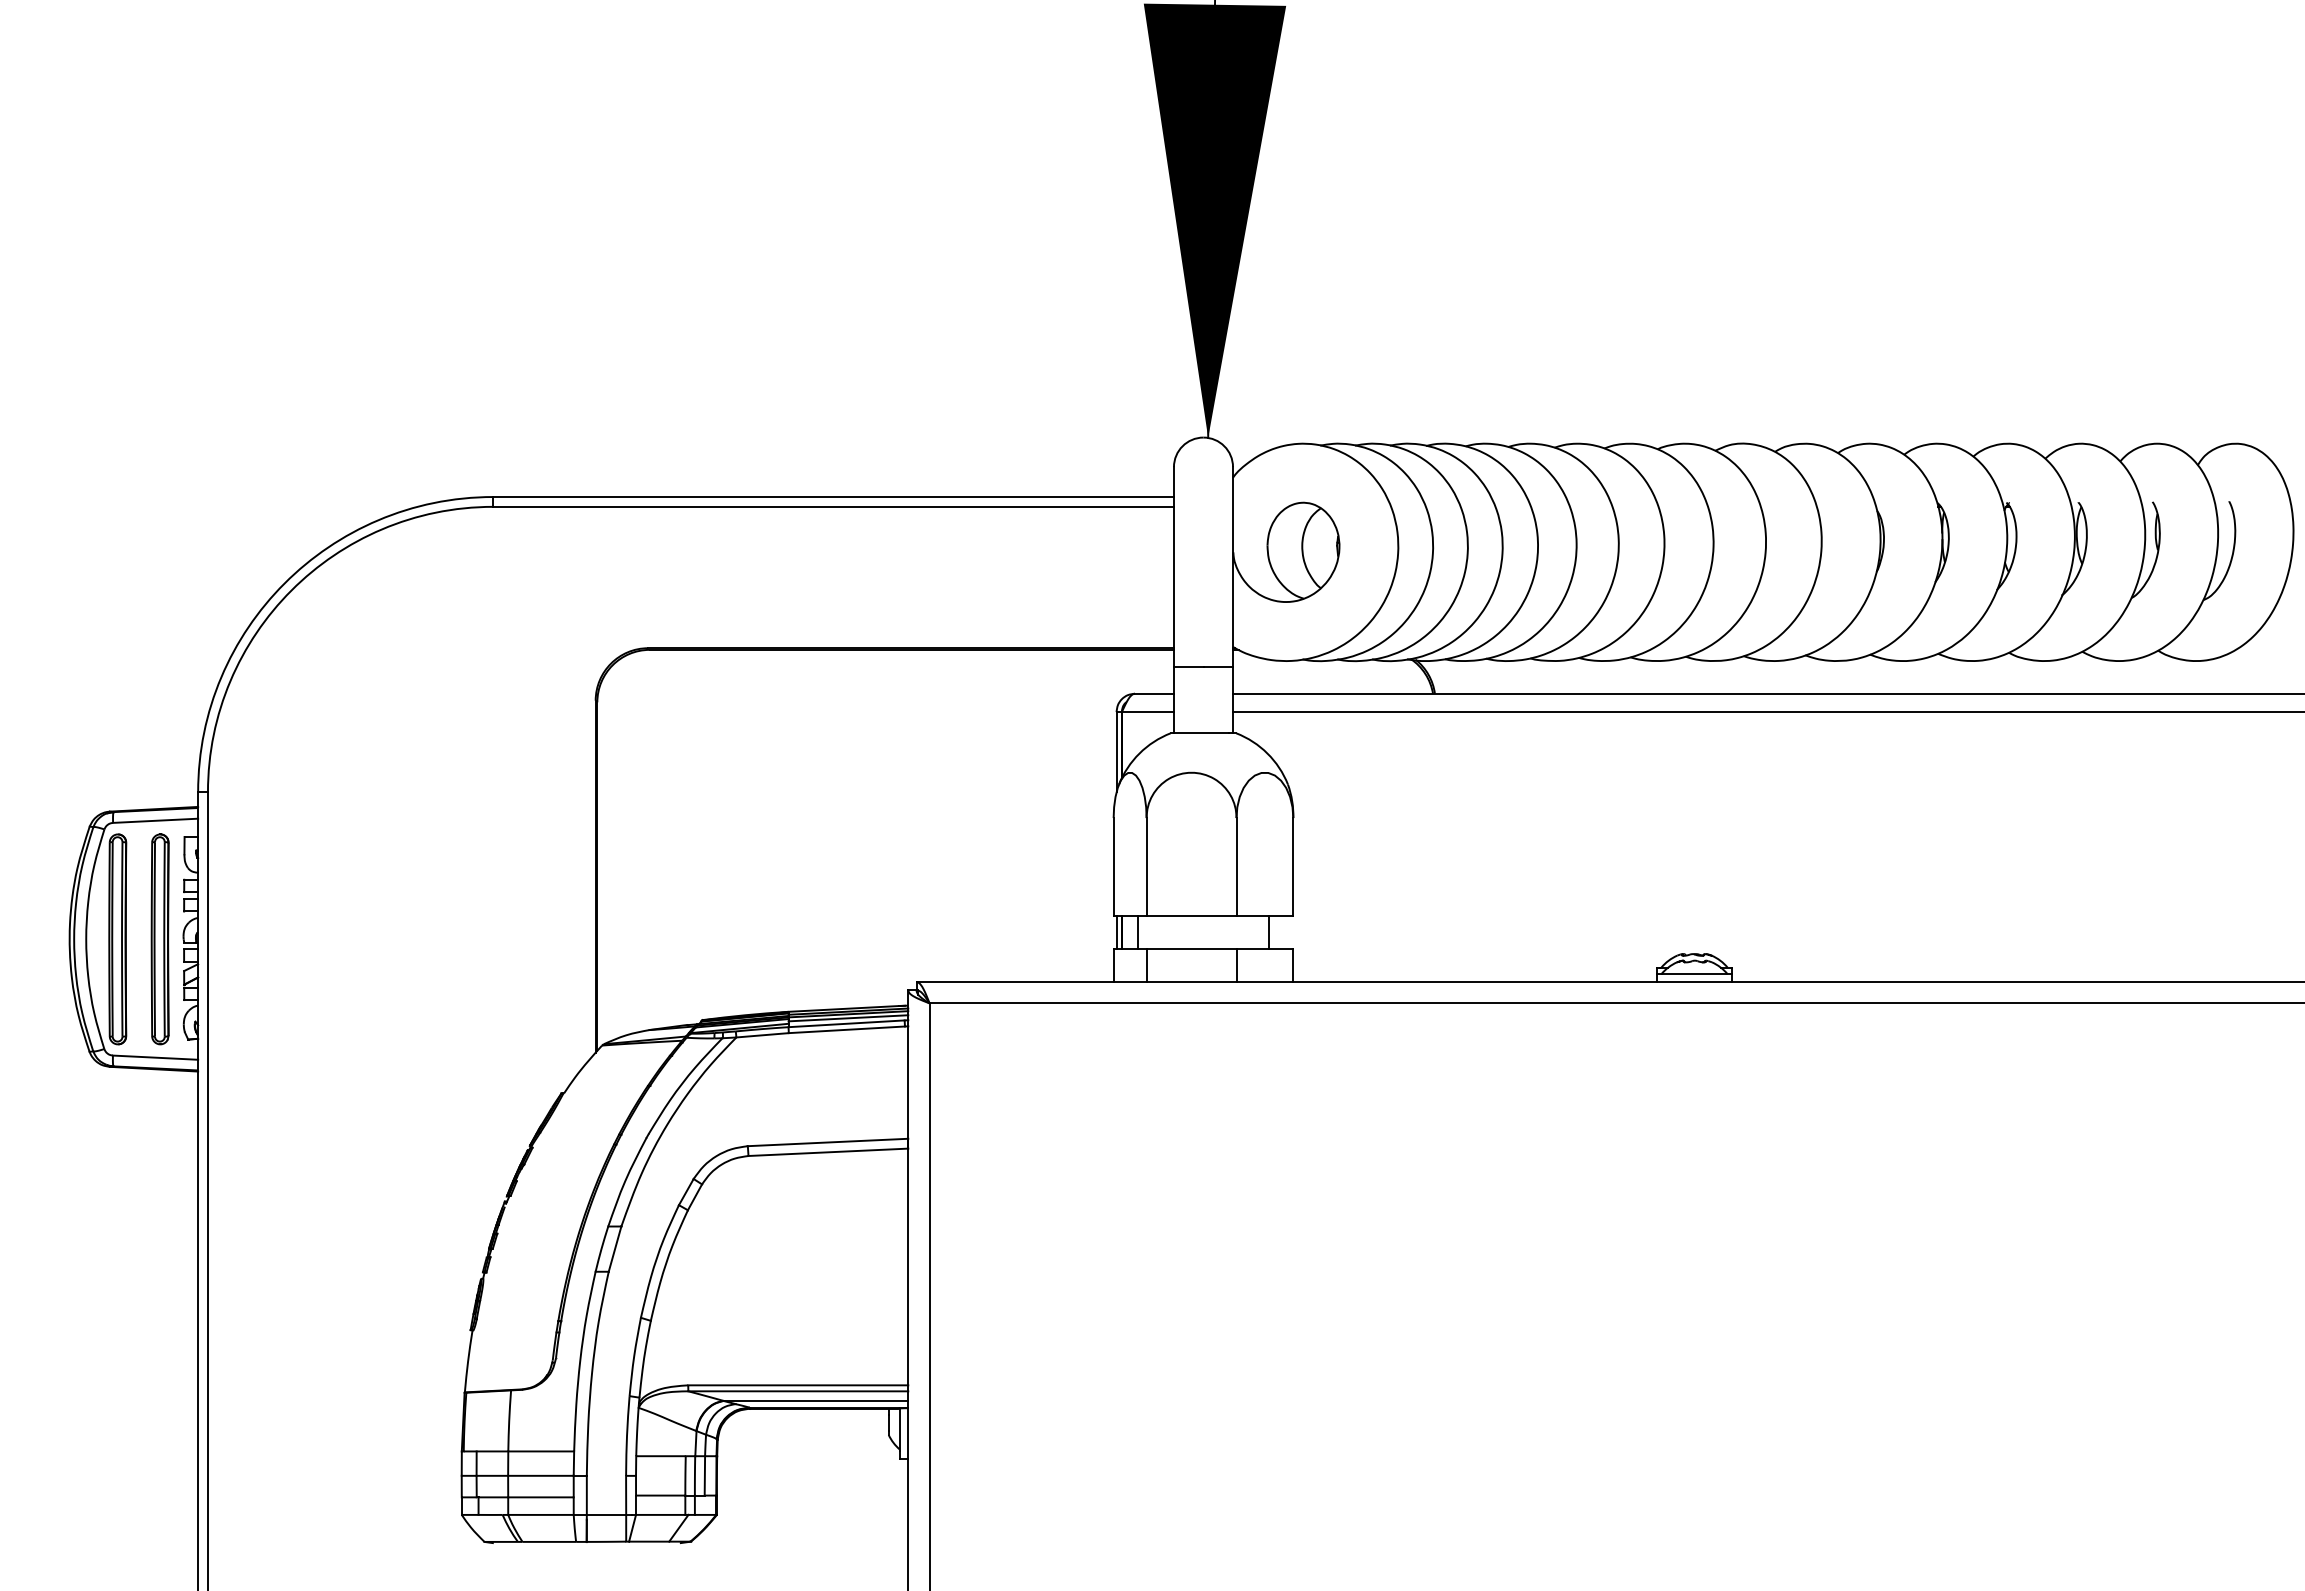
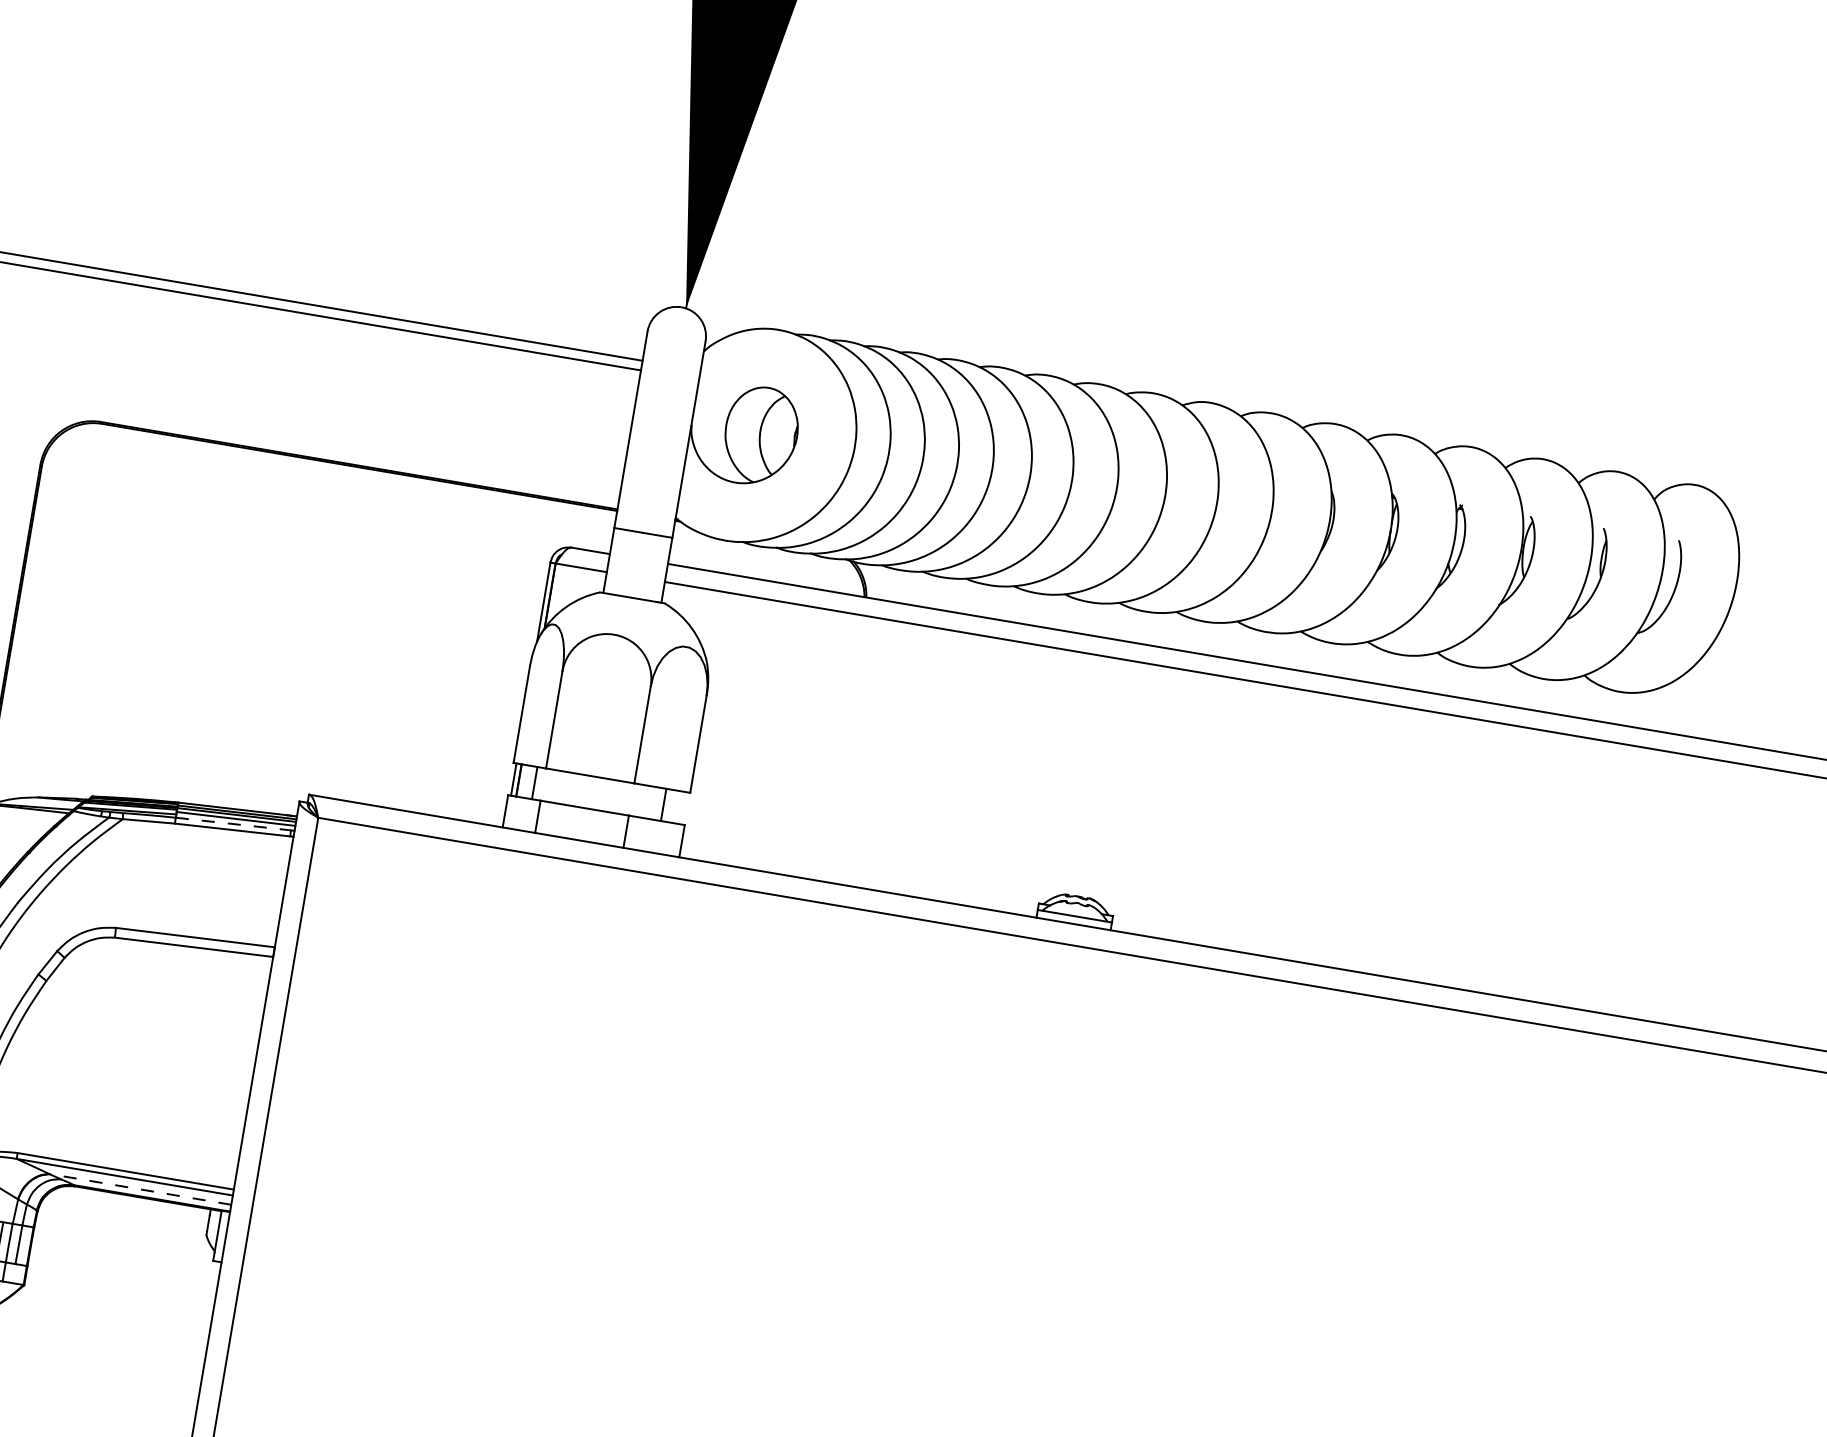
line: (847, 1023) -> (234, 823), solid -> dashed
line: (815, 1400) -> (140, 1189), solid -> dashed

